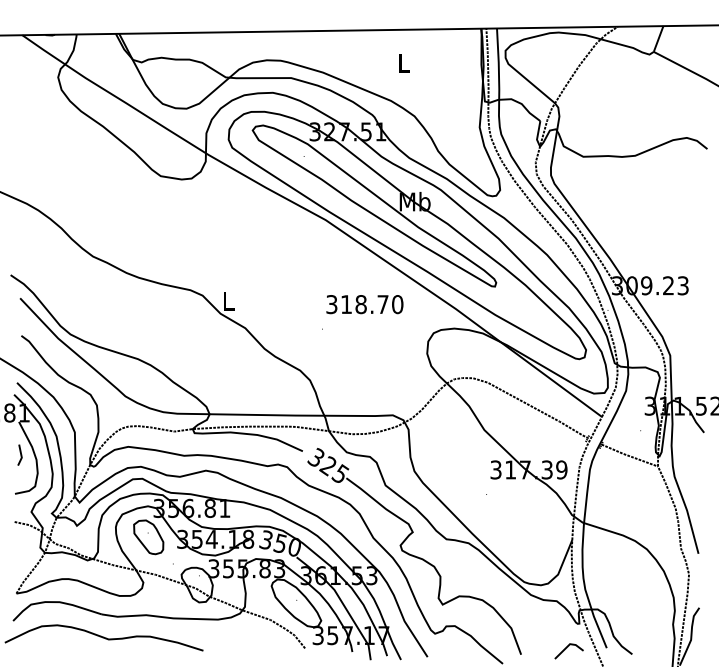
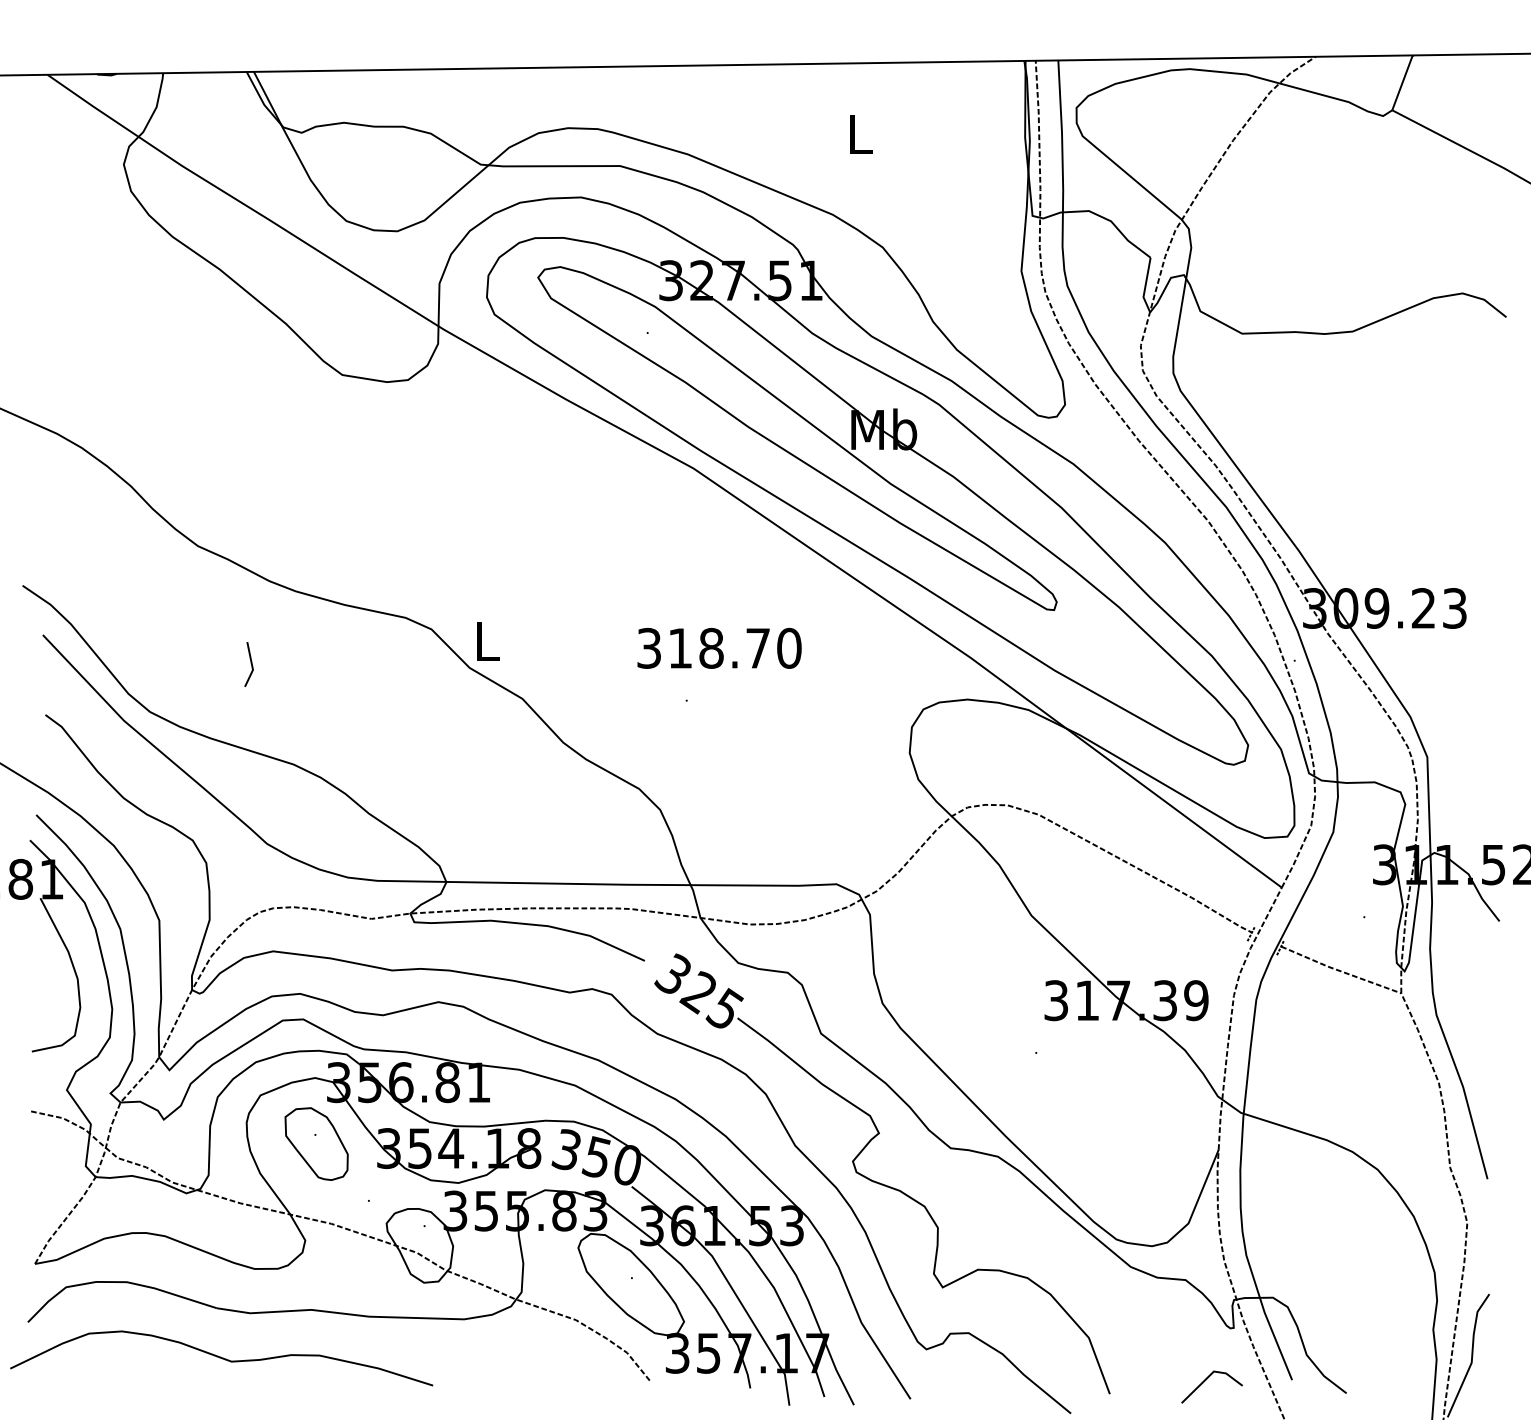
text: (364, 304) -> (718, 648), moved
line: (20, 454) -> (250, 663), moved

